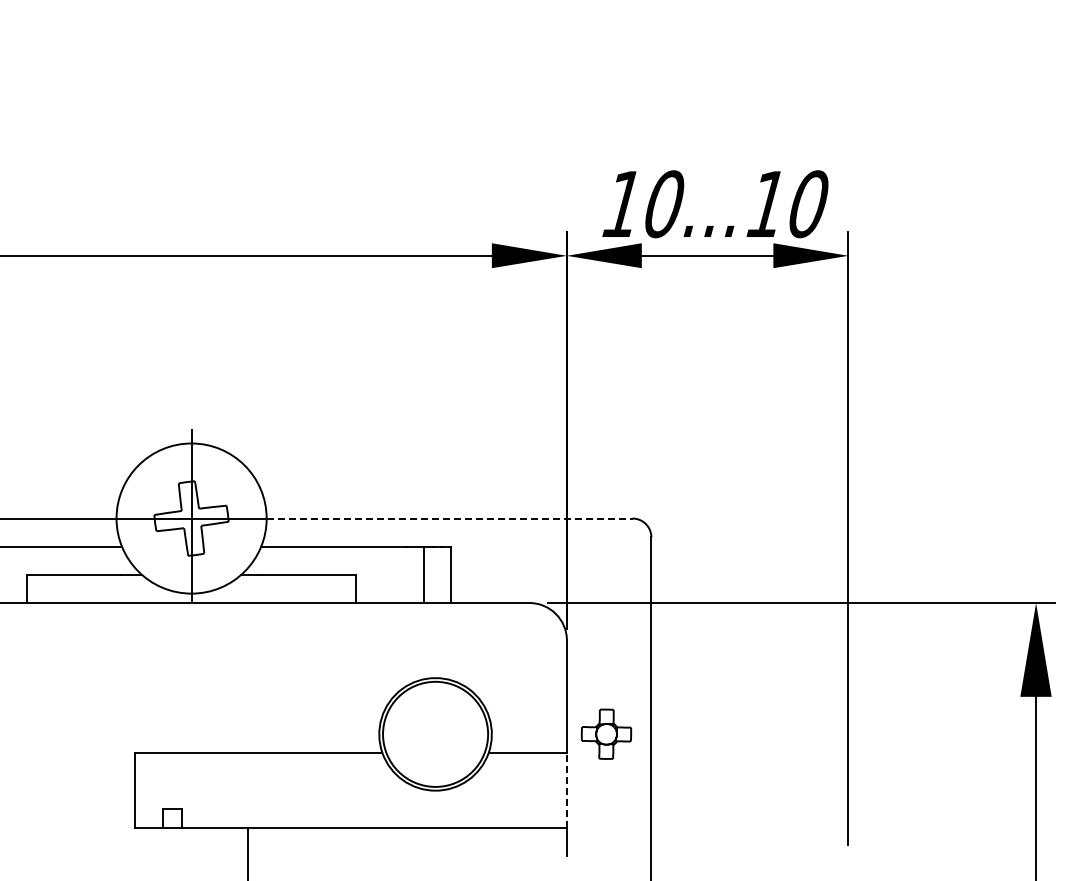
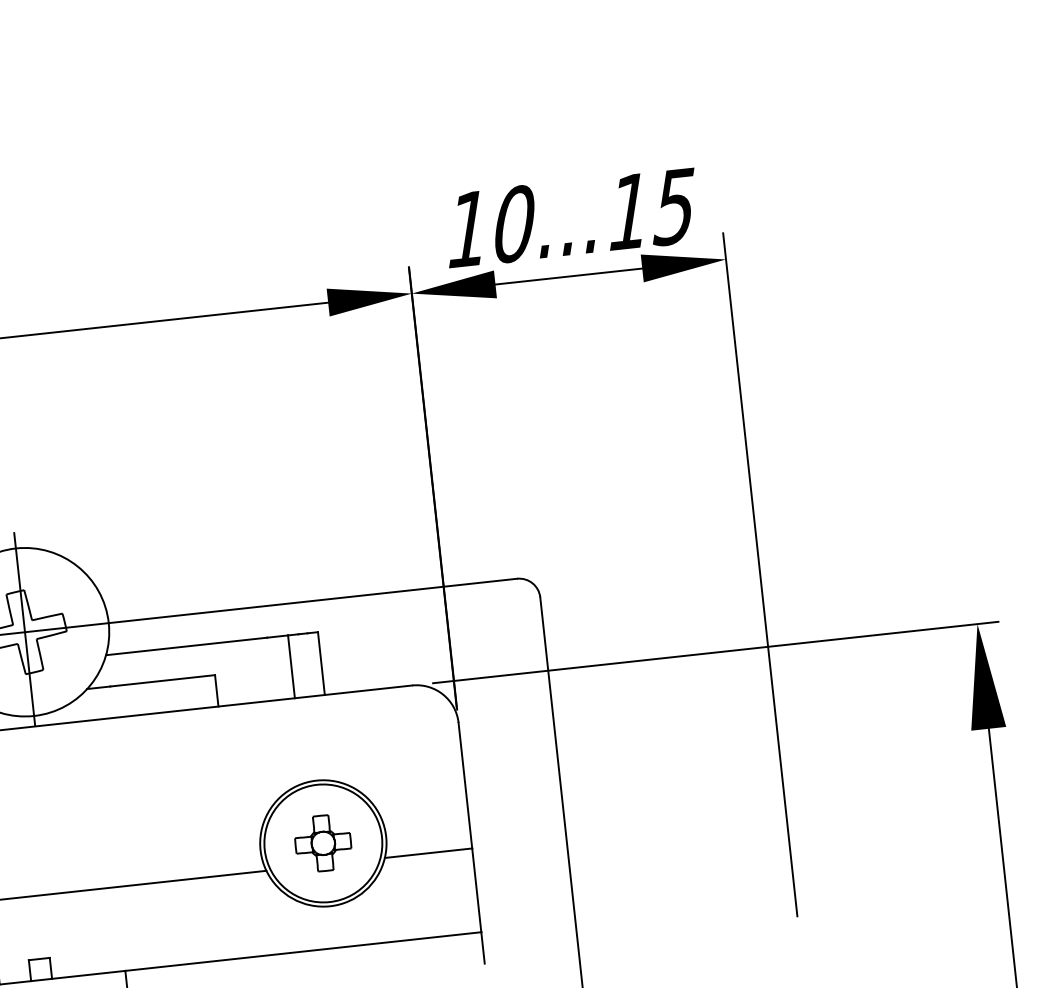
text: (807, 204) -> (674, 207), 10...10 -> 10...15
line: (449, 518) -> (312, 600), dashed -> solid
part: (606, 733) -> (323, 842), moved
line: (566, 790) -> (476, 890), dashed -> solid

